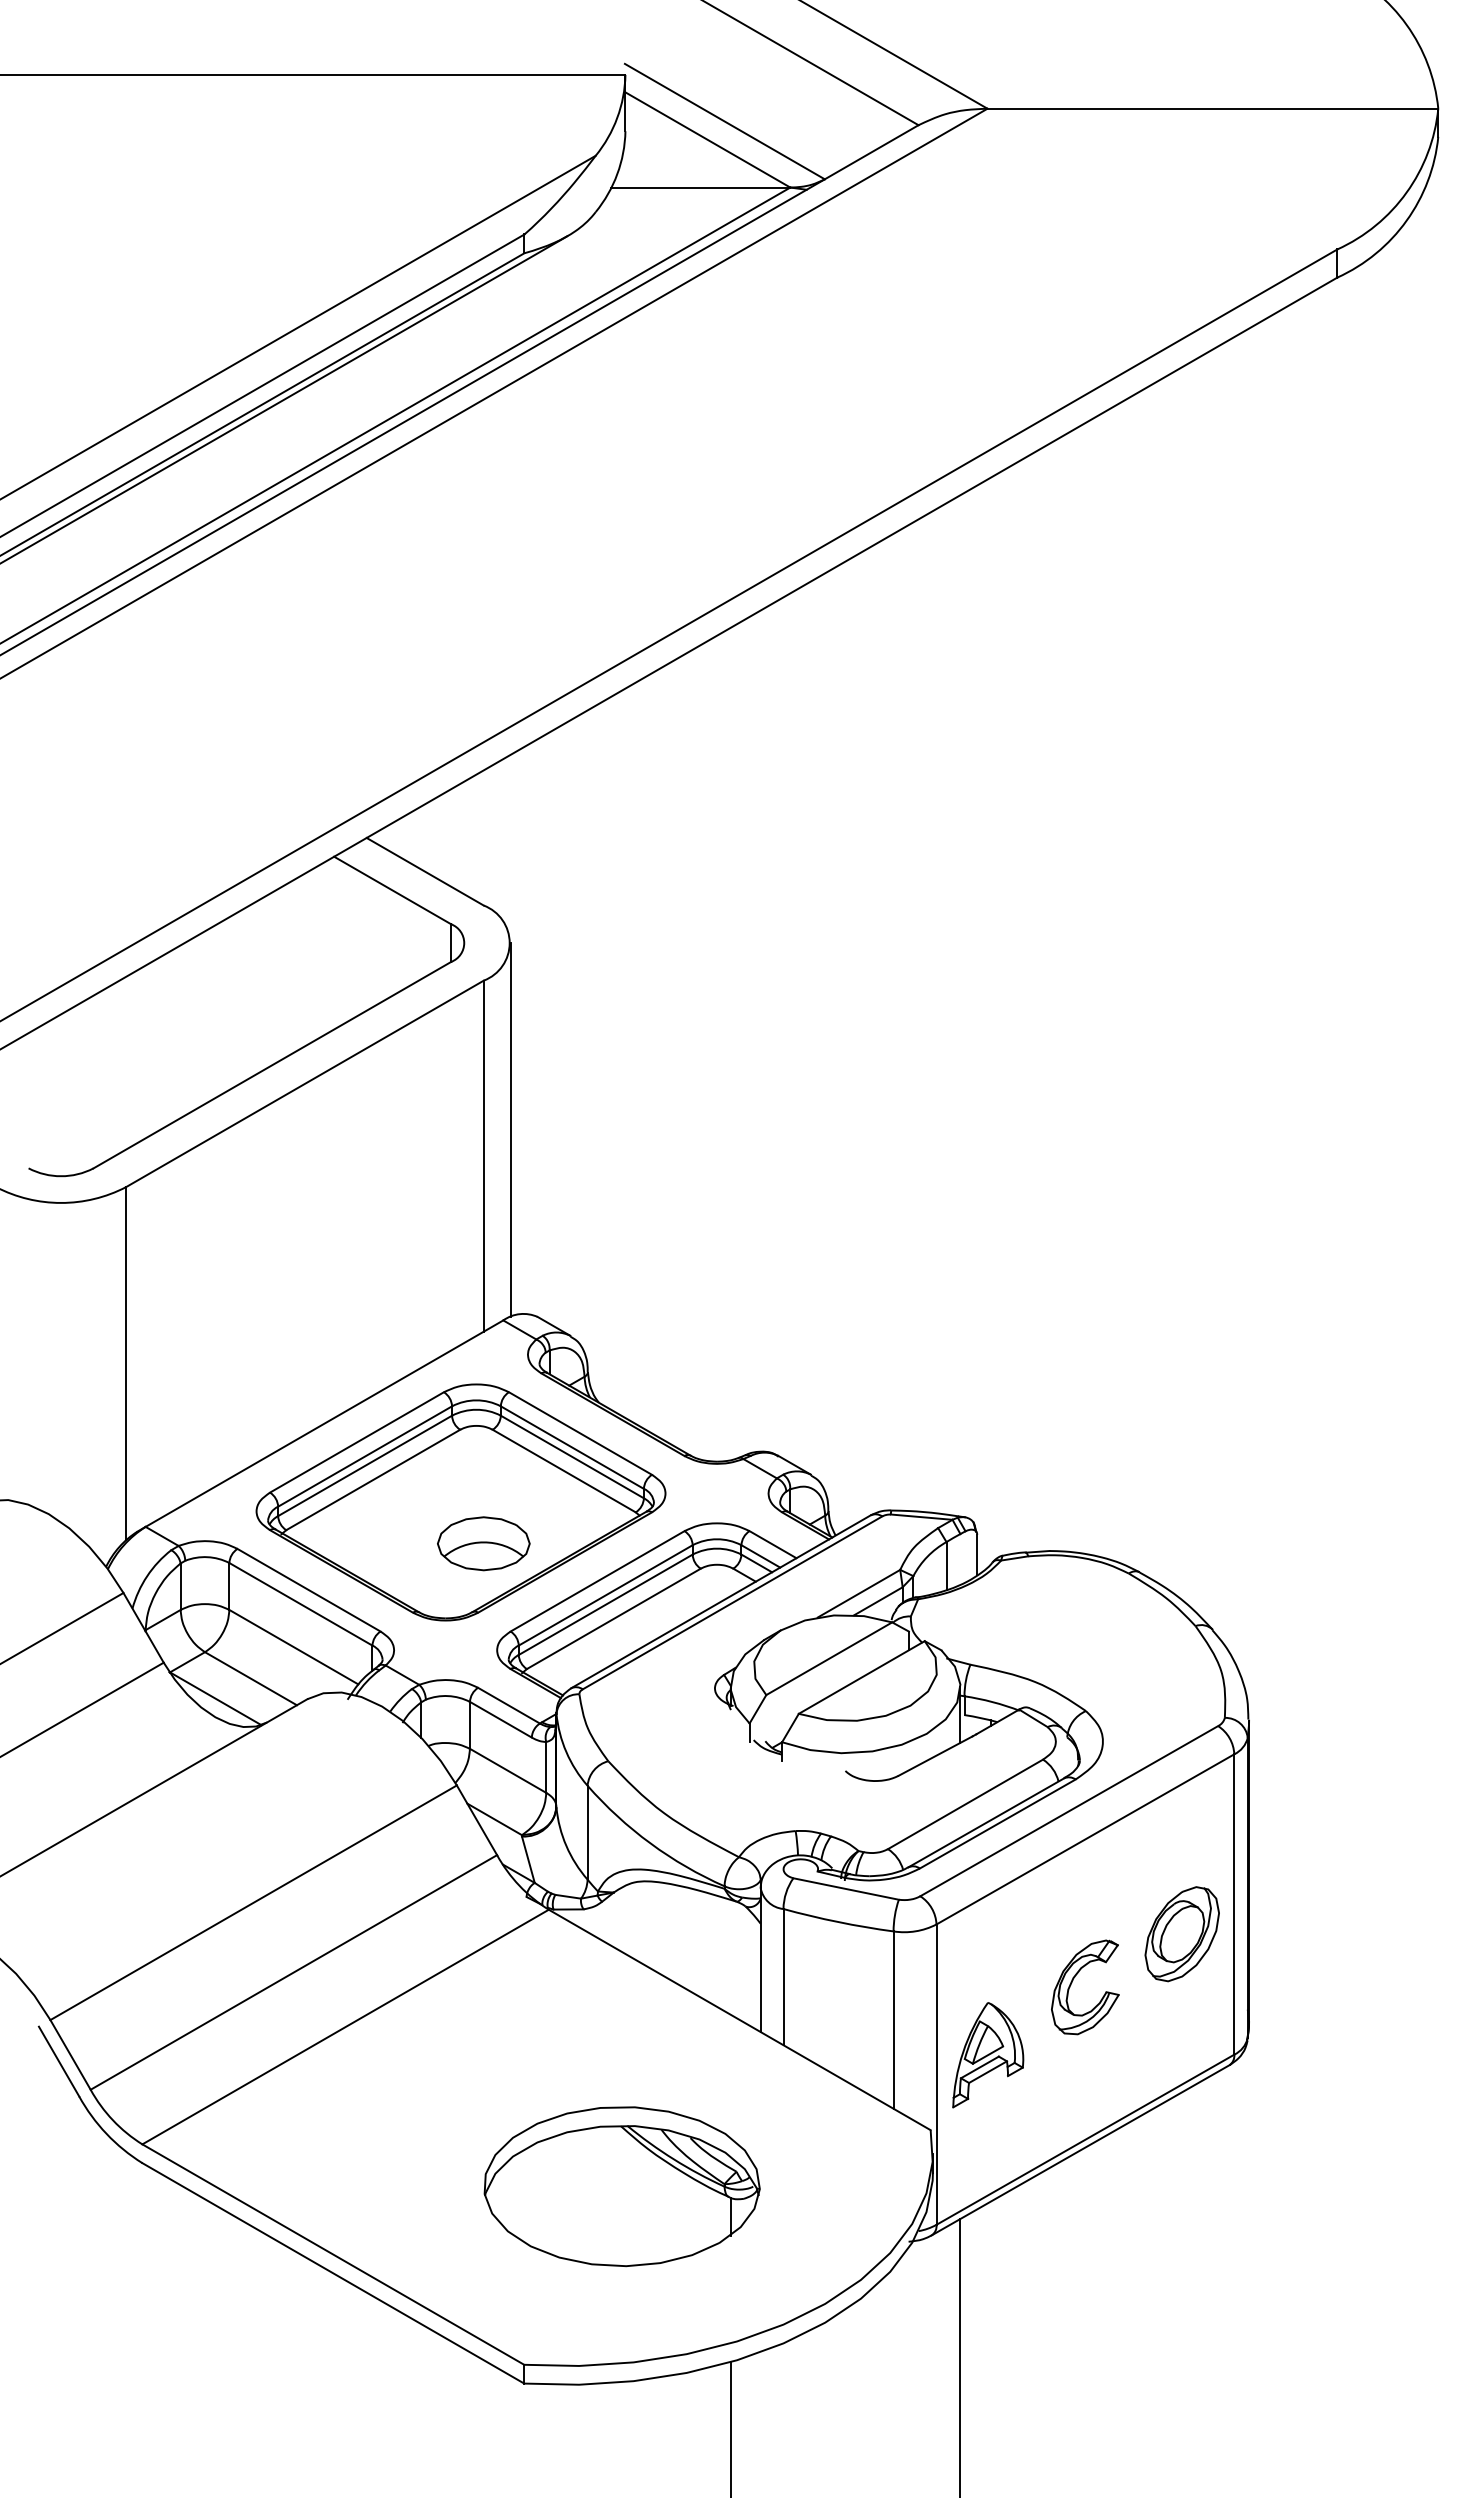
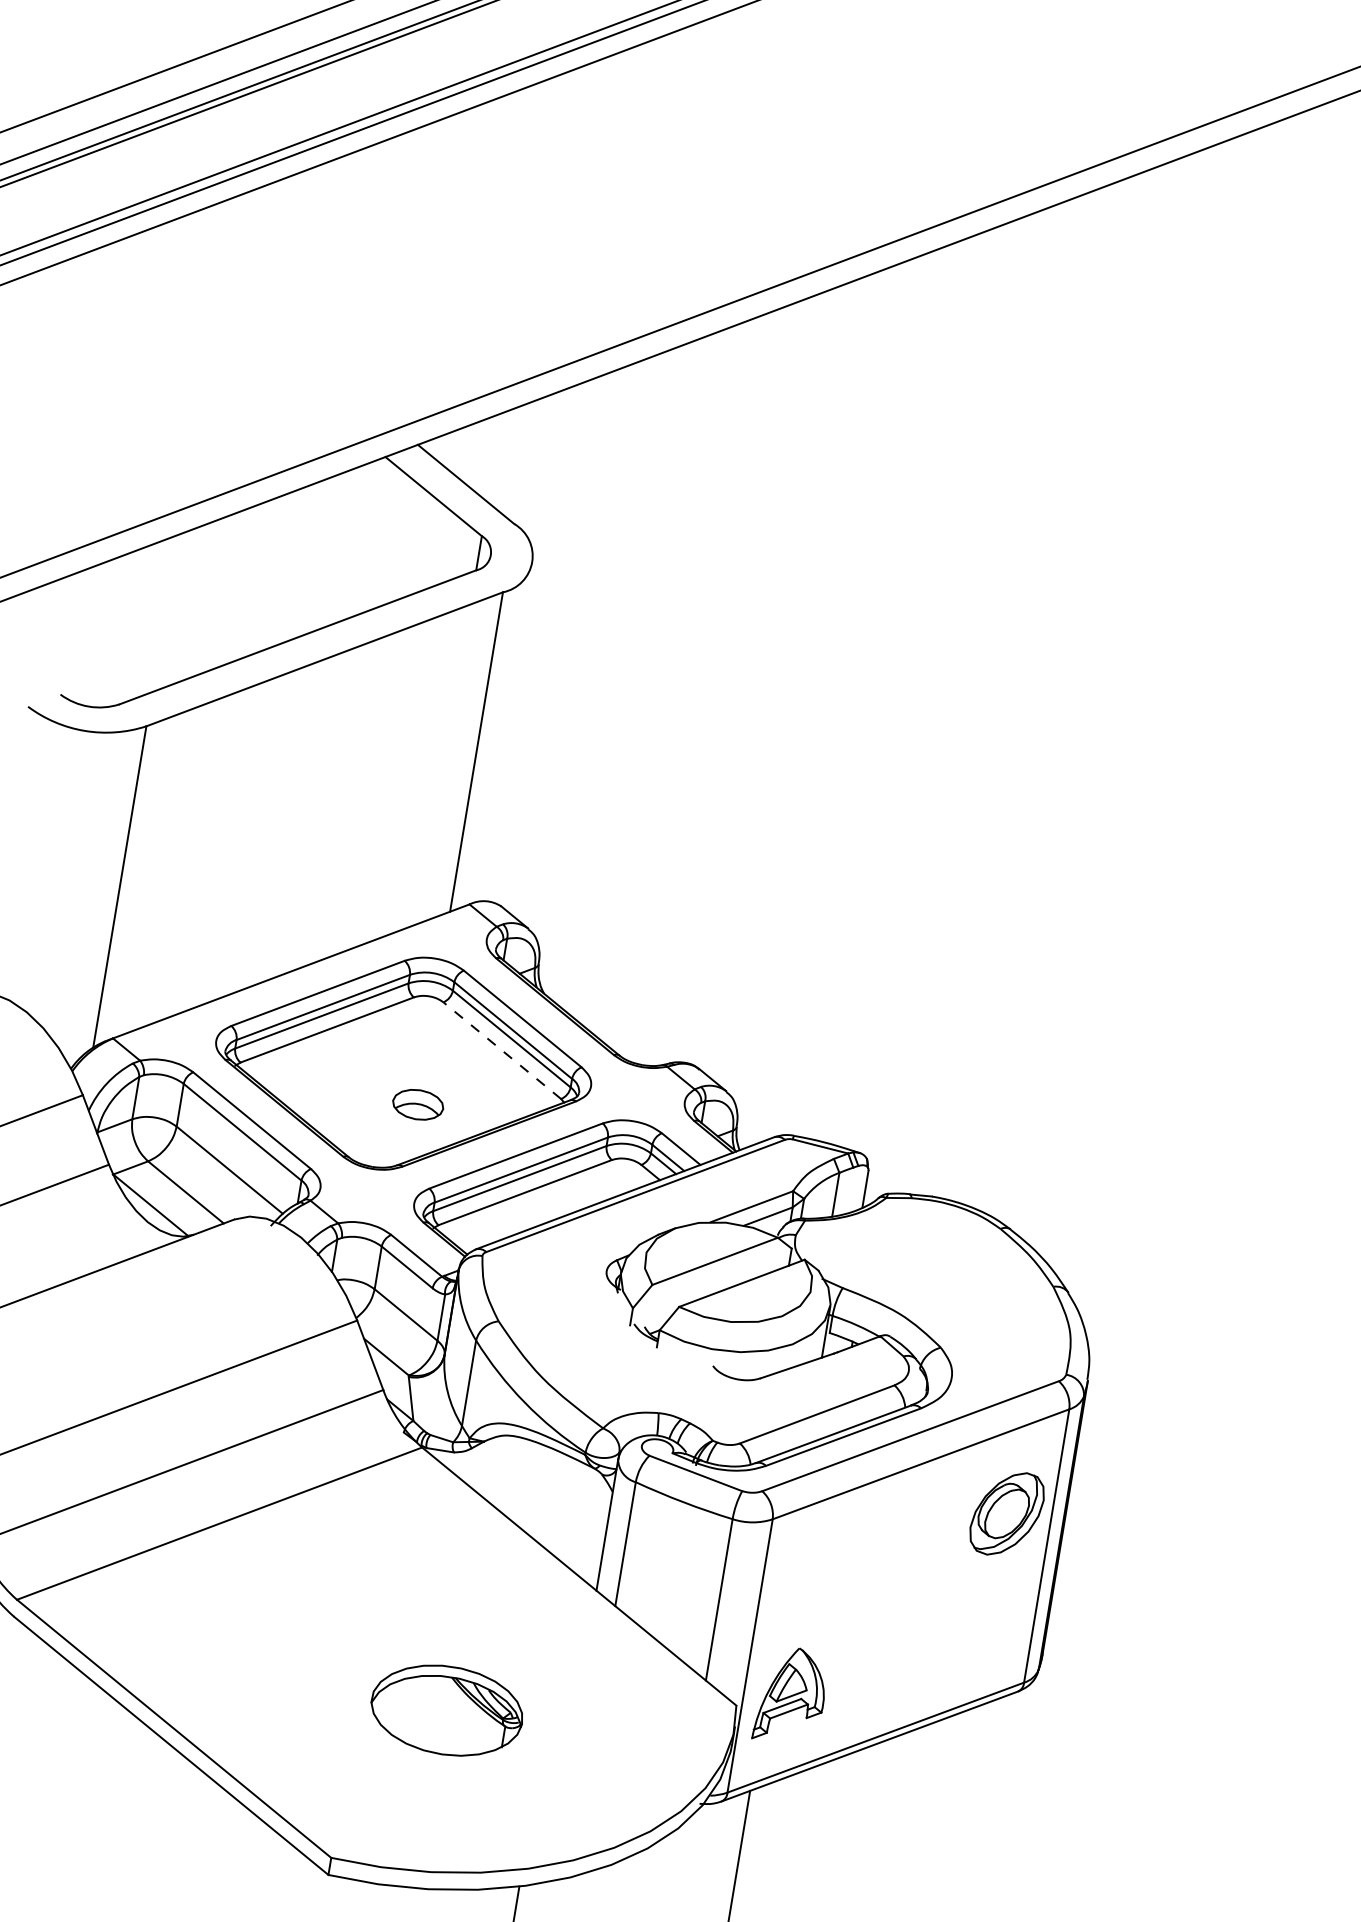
line: (510, 1129) -> (504, 731), removed
line: (564, 1471) -> (502, 1051), solid -> dashed
part: (483, 1543) -> (417, 1104), size x0.6
part: (1181, 1934) -> (1006, 1514), moved
part: (1073, 1980) -> (888, 1590), removed
part: (988, 2055) -> (792, 1696), moved
part: (621, 2186) -> (446, 1710), size x0.6

